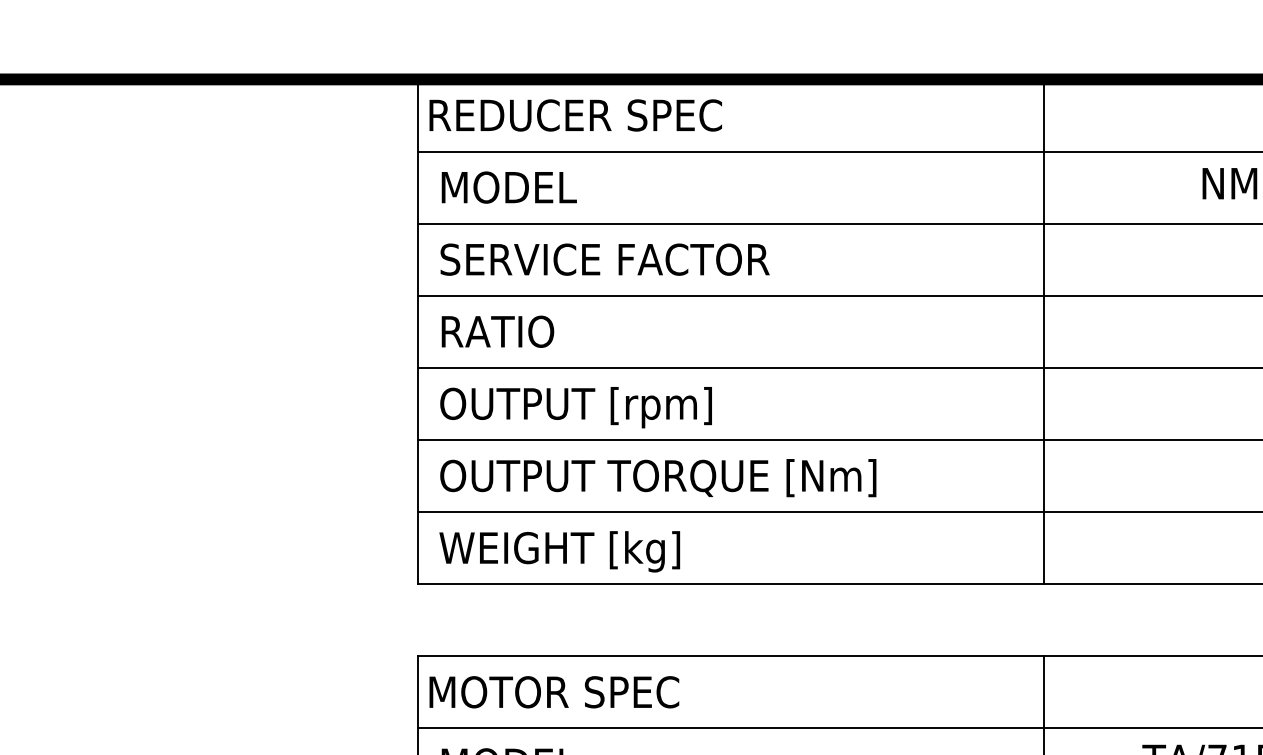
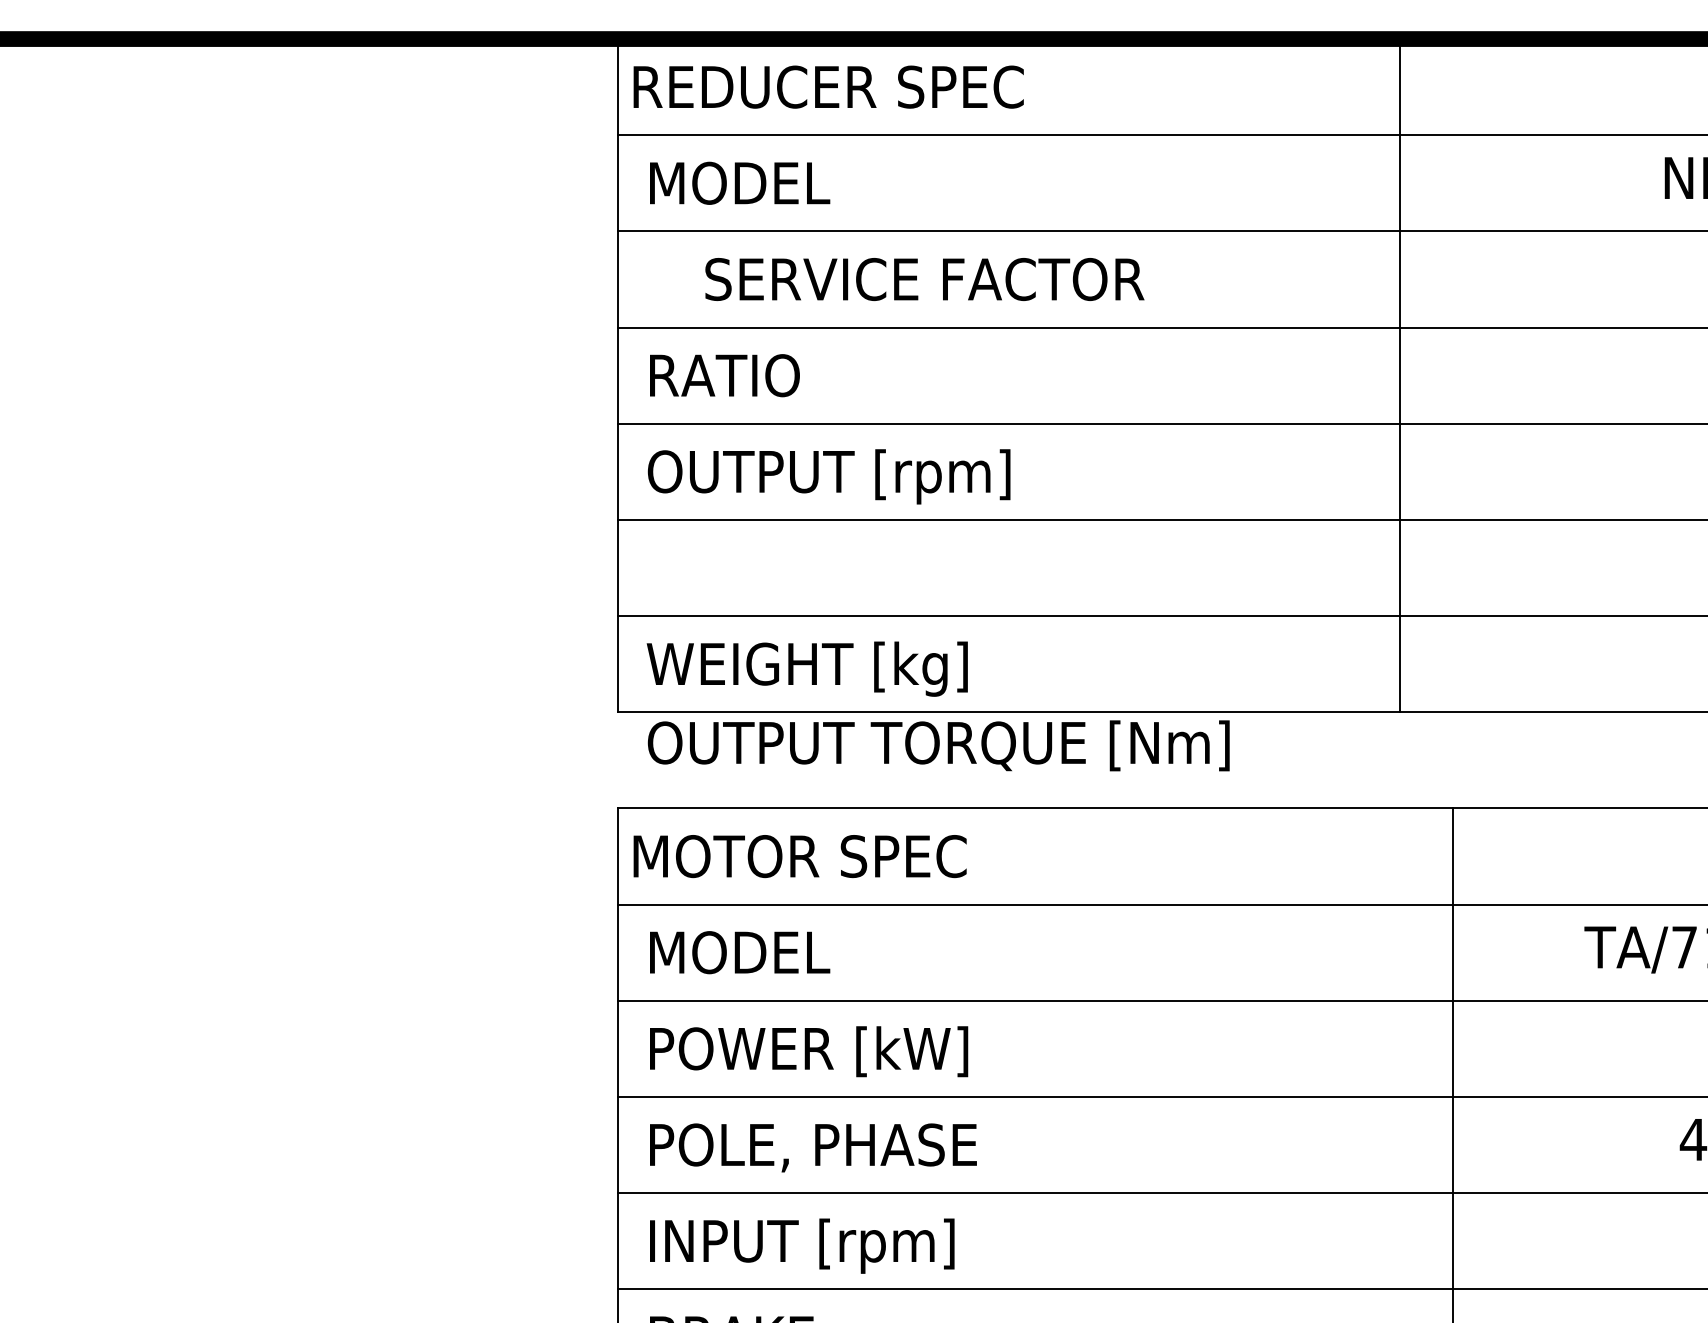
text: (604, 259) -> (924, 279), moved
line: (1044, 331) -> (1400, 375), moved
text: (658, 477) -> (938, 745), moved

